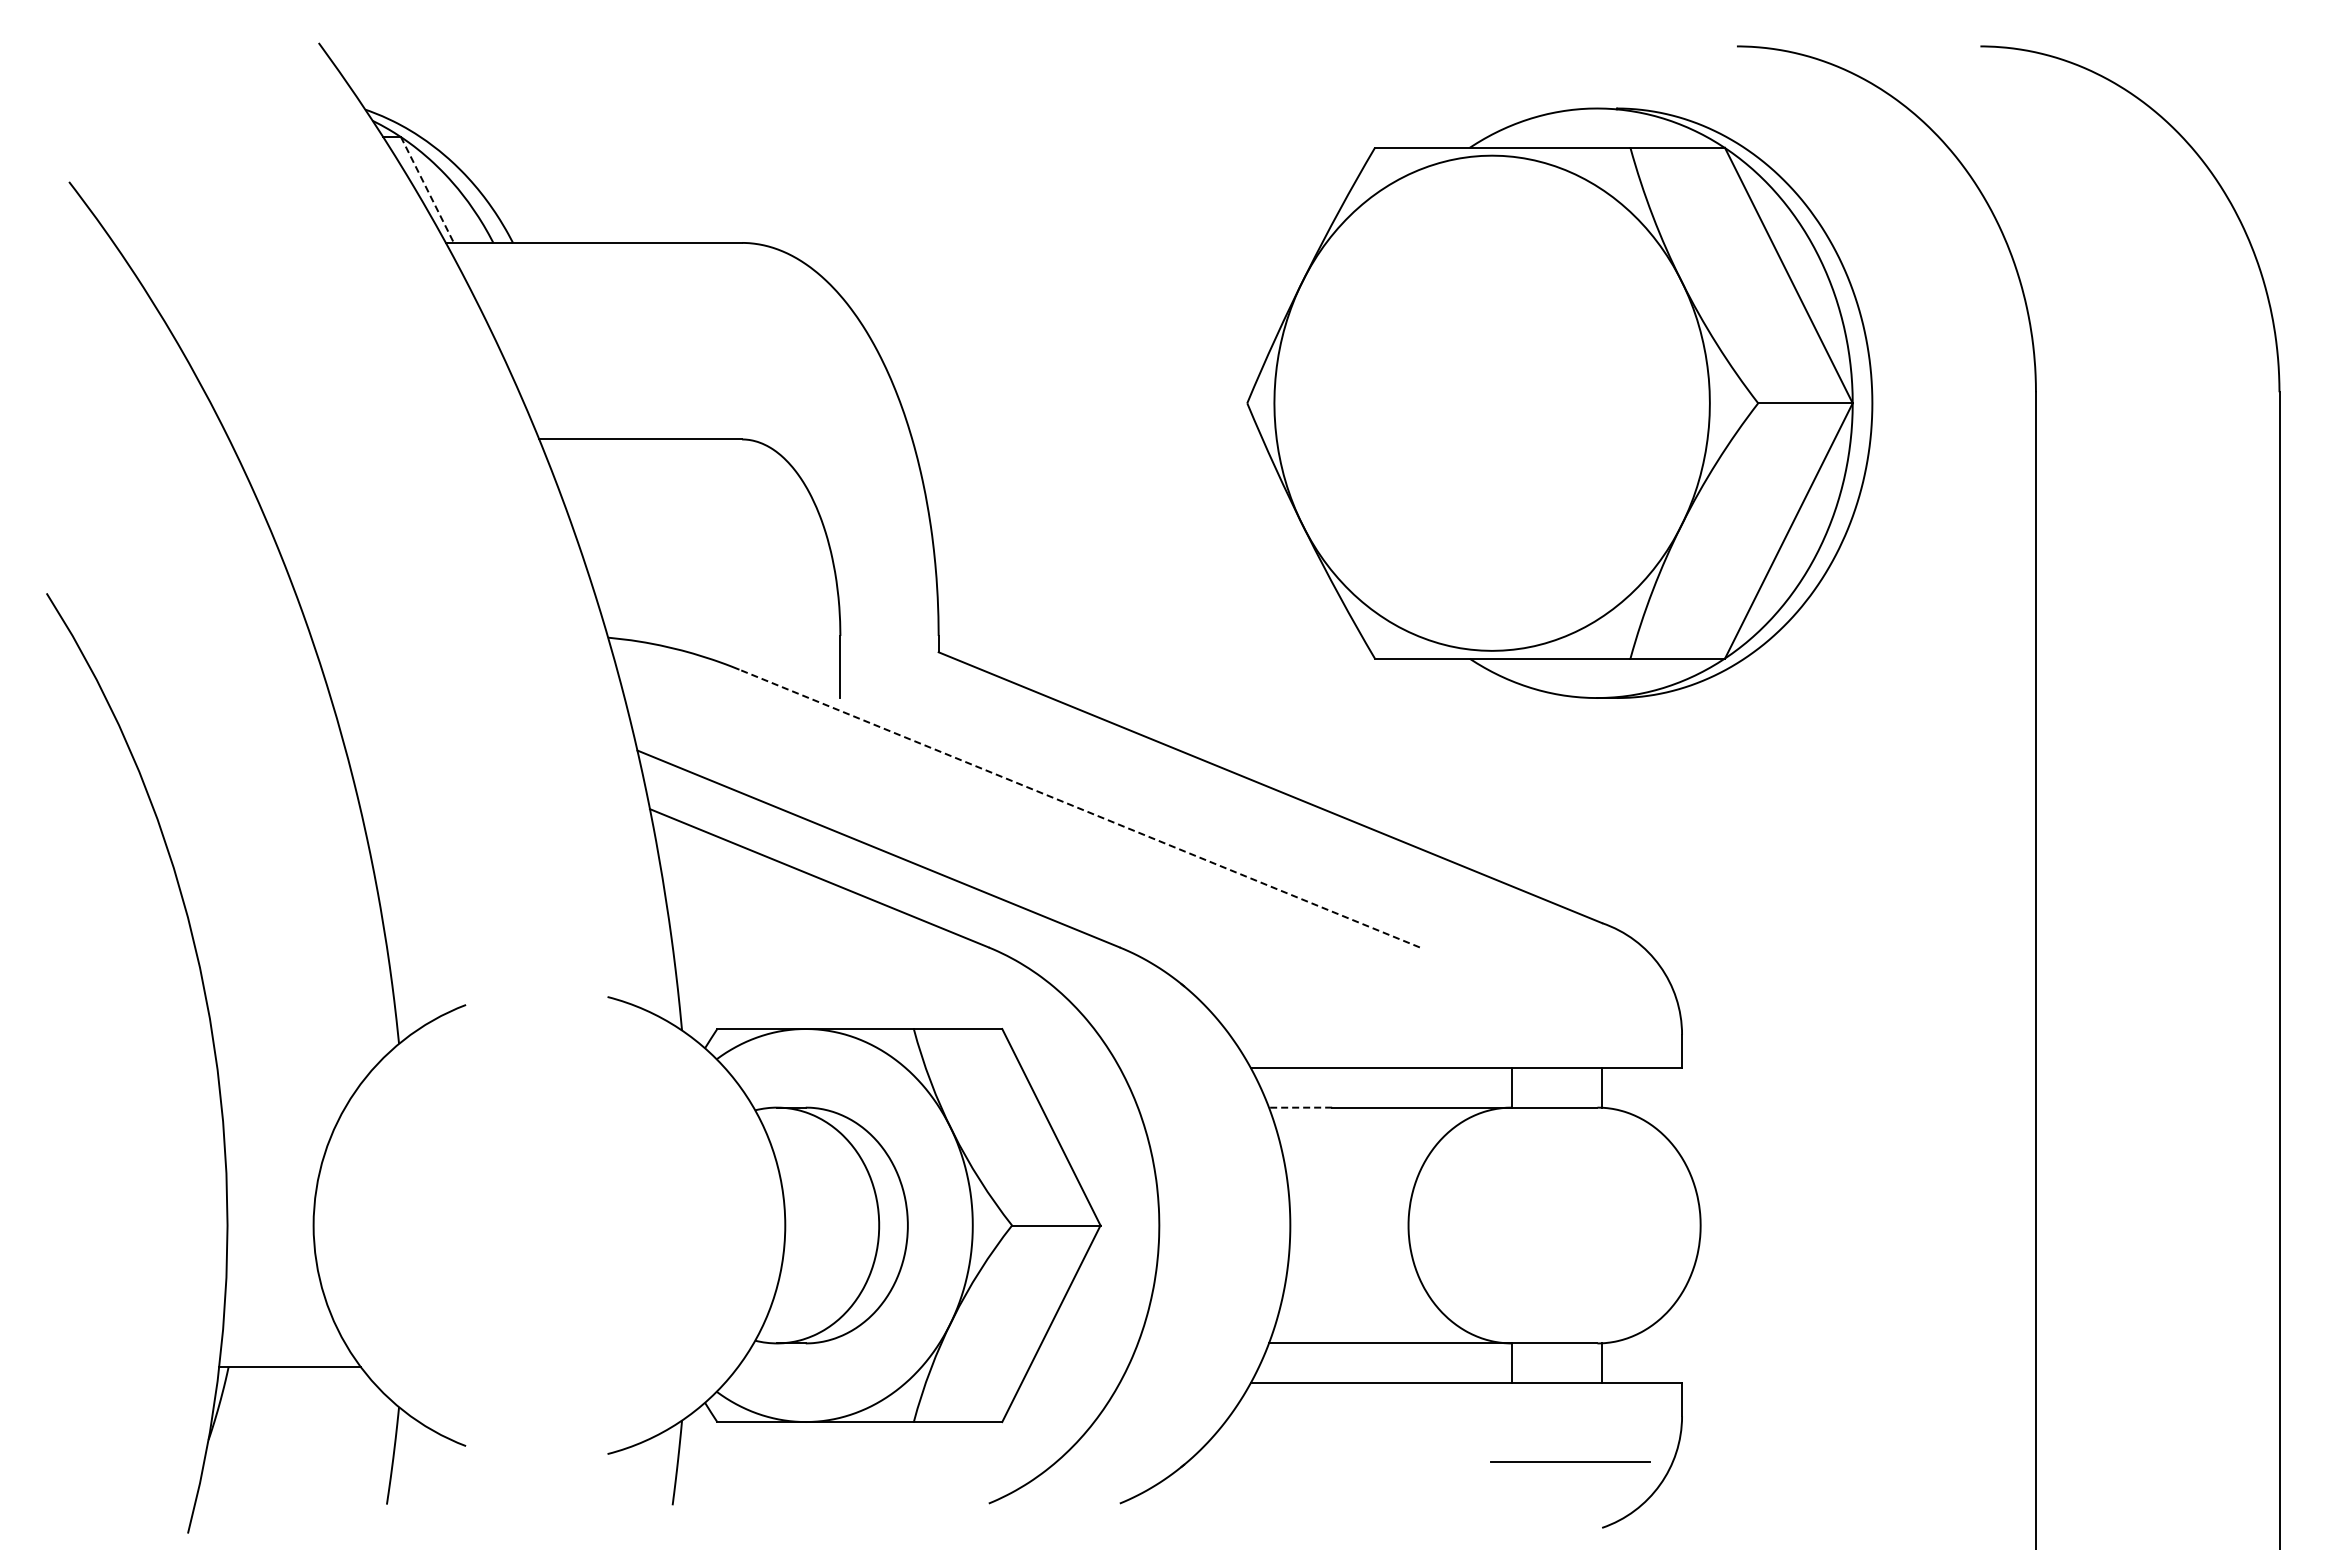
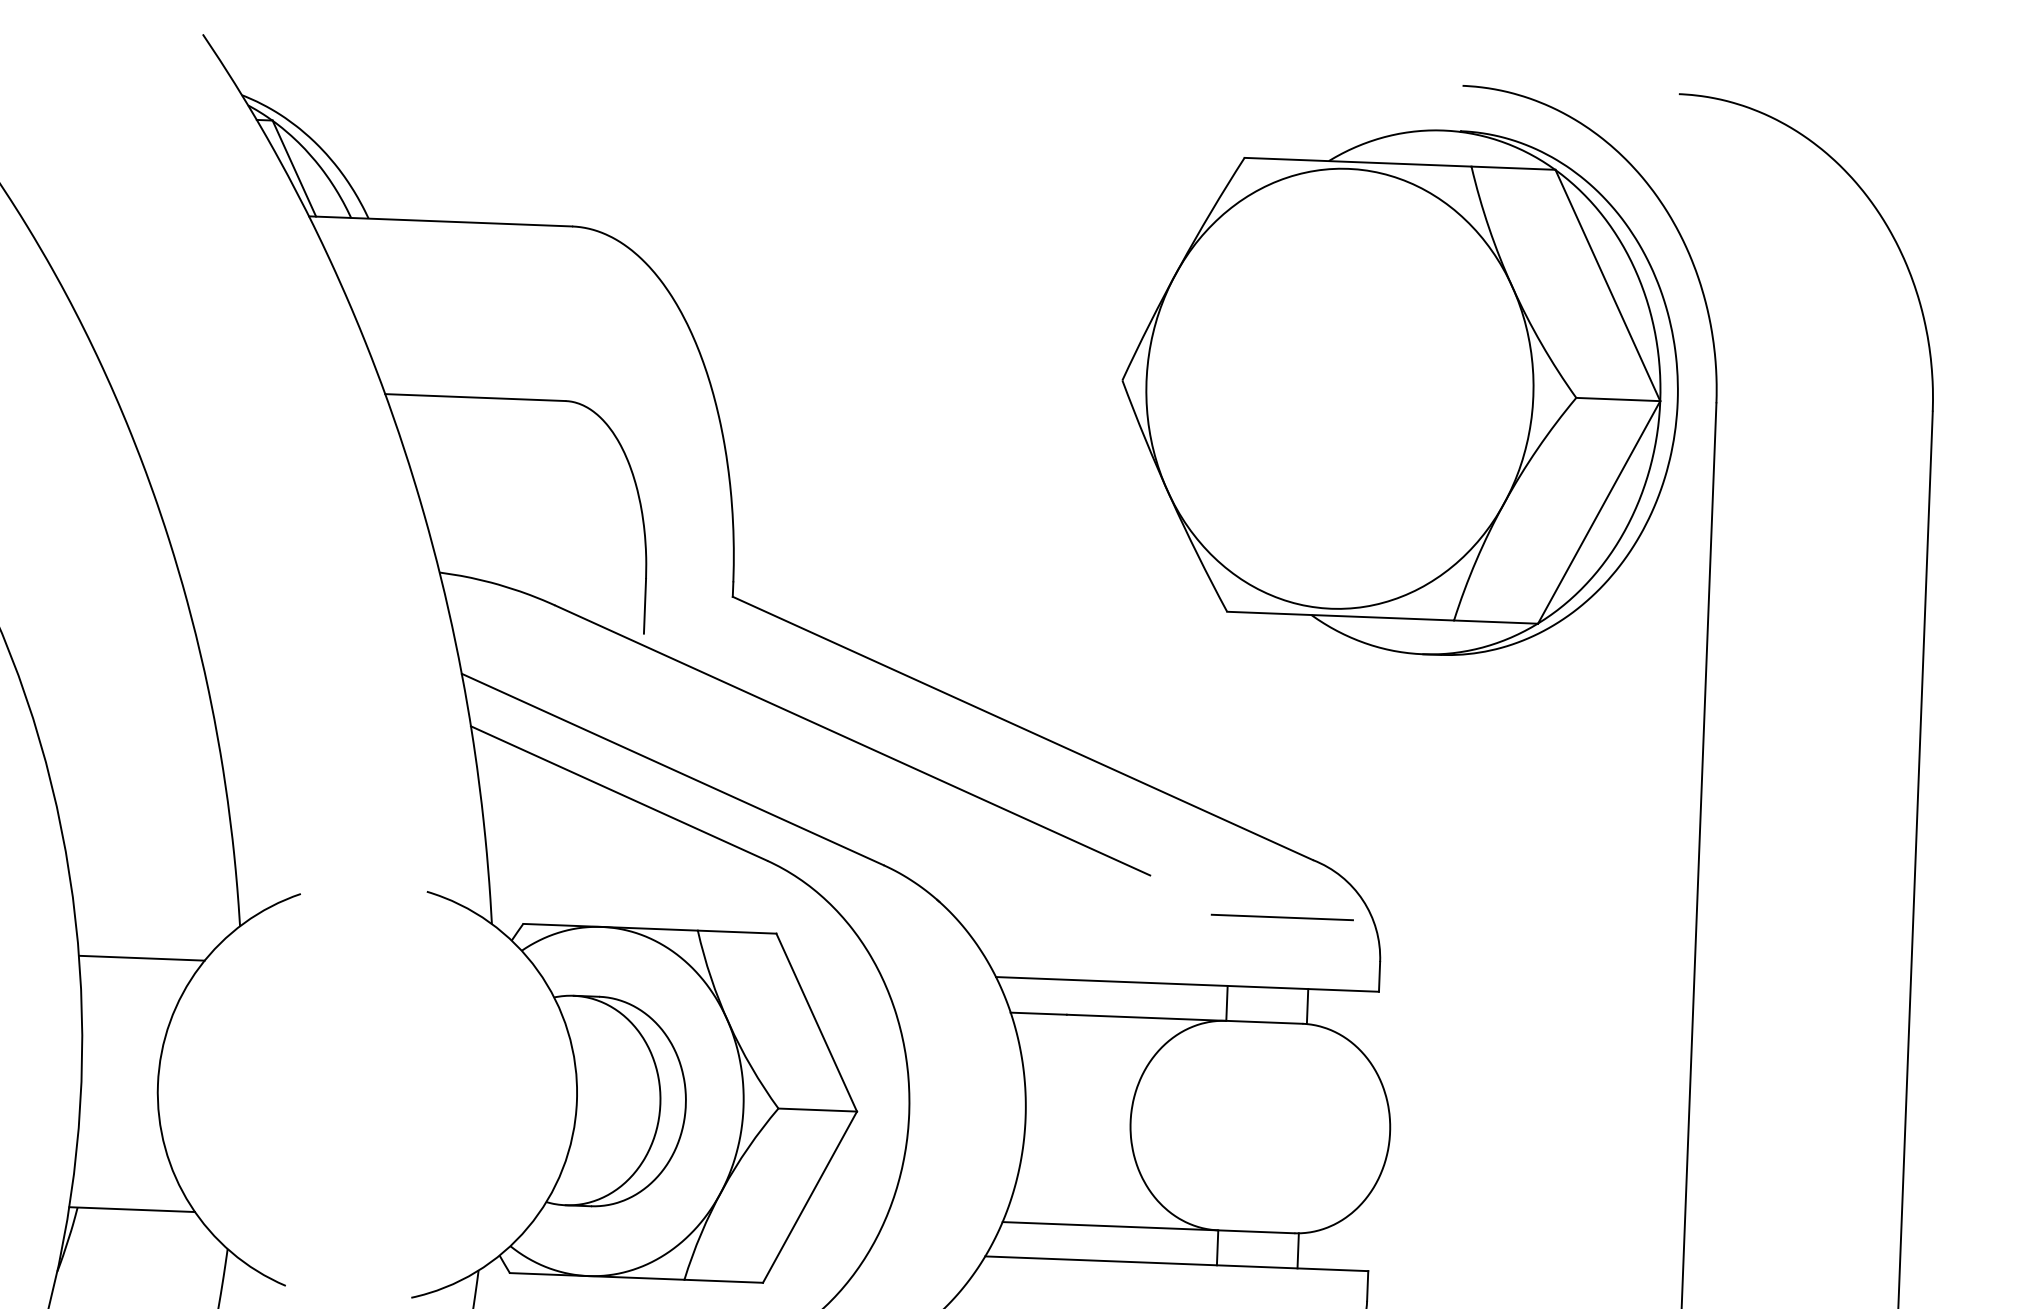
line: (427, 190) -> (294, 169), dashed -> solid
part: (1559, 402) -> (1399, 390), moved
line: (1079, 808) -> (852, 740), dashed -> solid
line: (1569, 989) -> (1281, 917), added
line: (289, 1084) -> (141, 958), added
line: (1300, 1107) -> (1038, 1013), dashed -> solid

